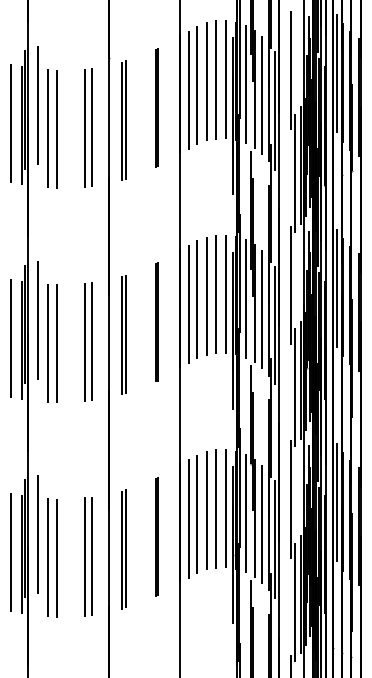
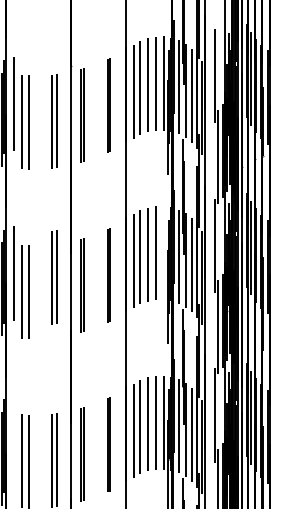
line: (226, 293) -> (163, 252), removed
part: (88, 341) -> (54, 276), moved
line: (37, 534) -> (14, 442), removed

